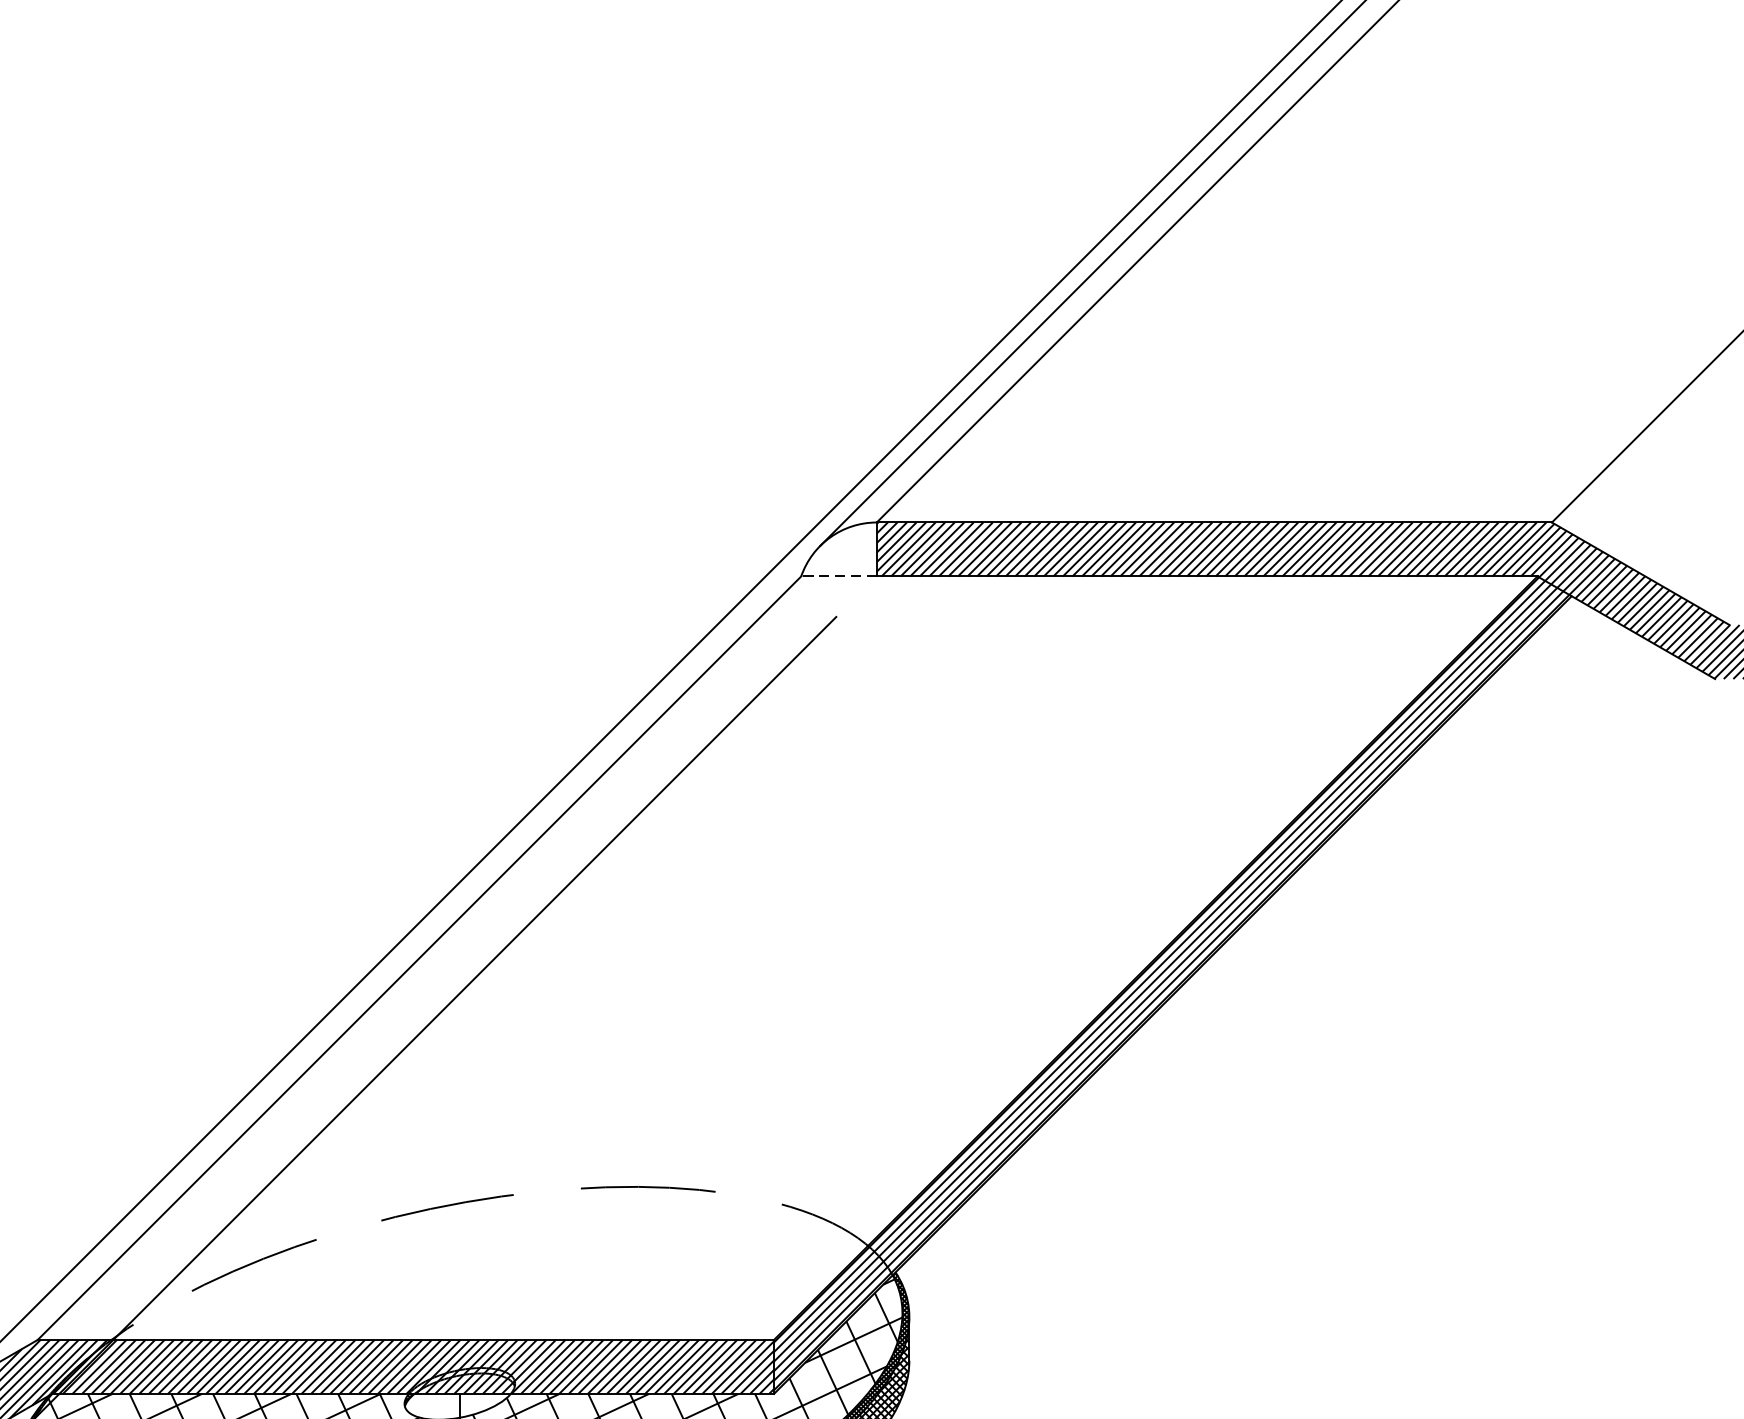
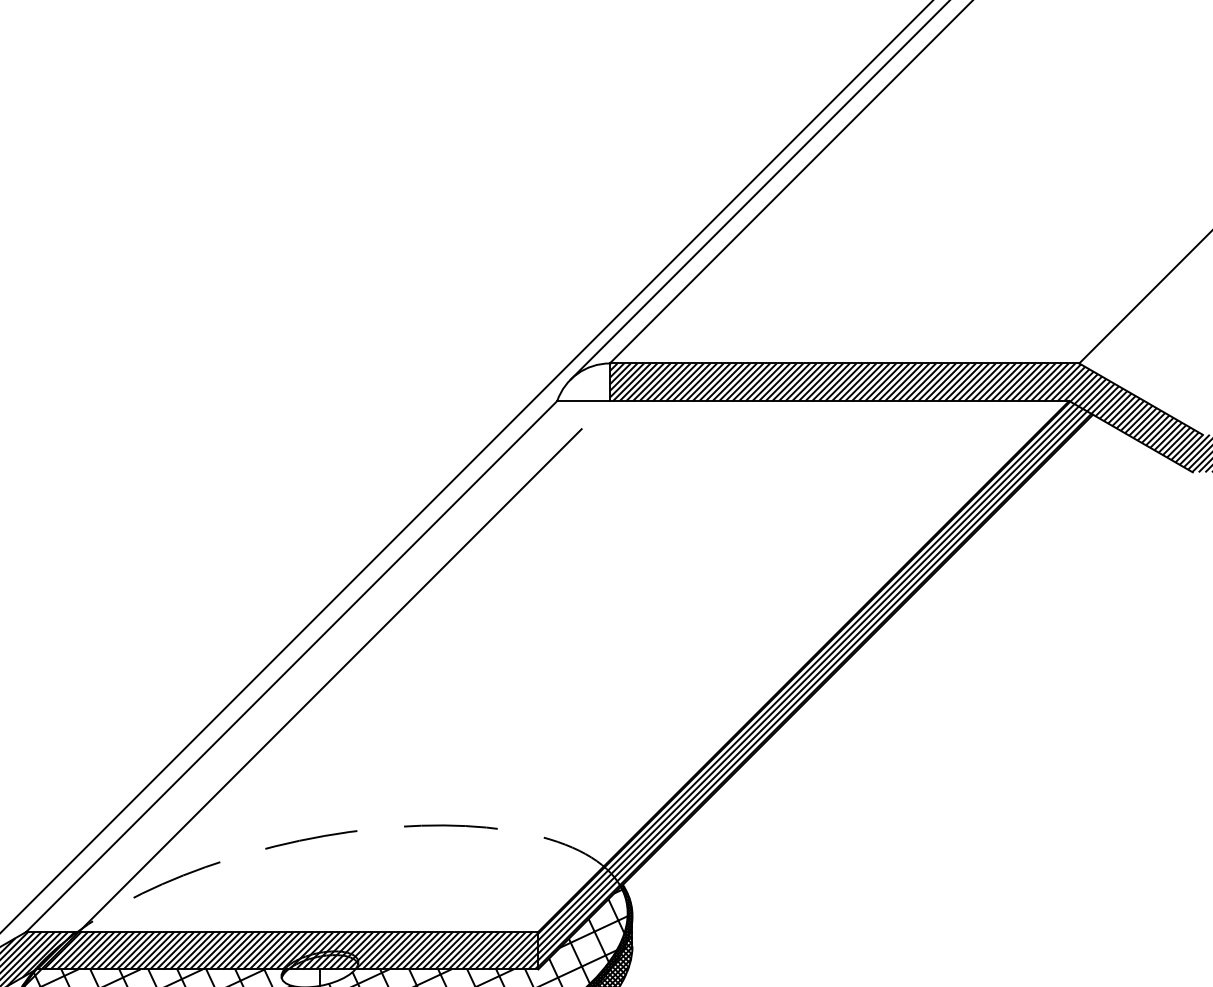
line: (838, 577) -> (583, 401), dashed -> solid

